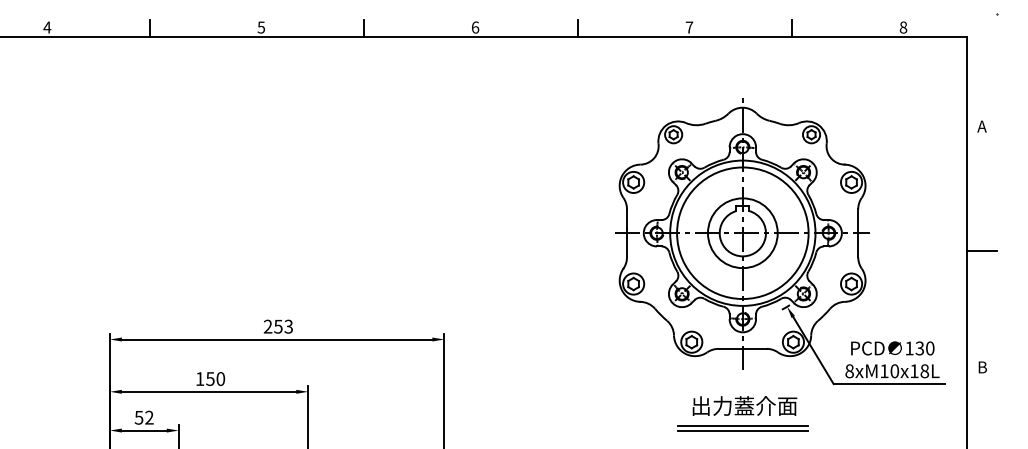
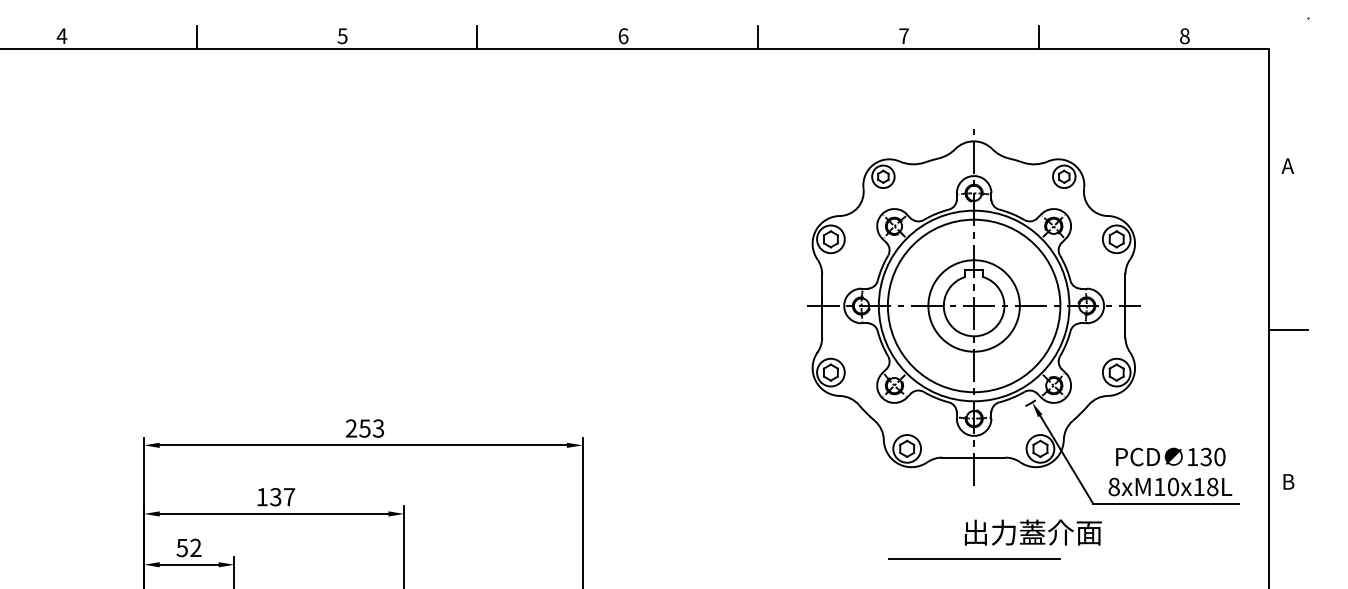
text: (215, 378) -> (282, 496), 150 -> 137
text: (744, 405) -> (1032, 531), moved
line: (743, 430) -> (974, 564), removed

